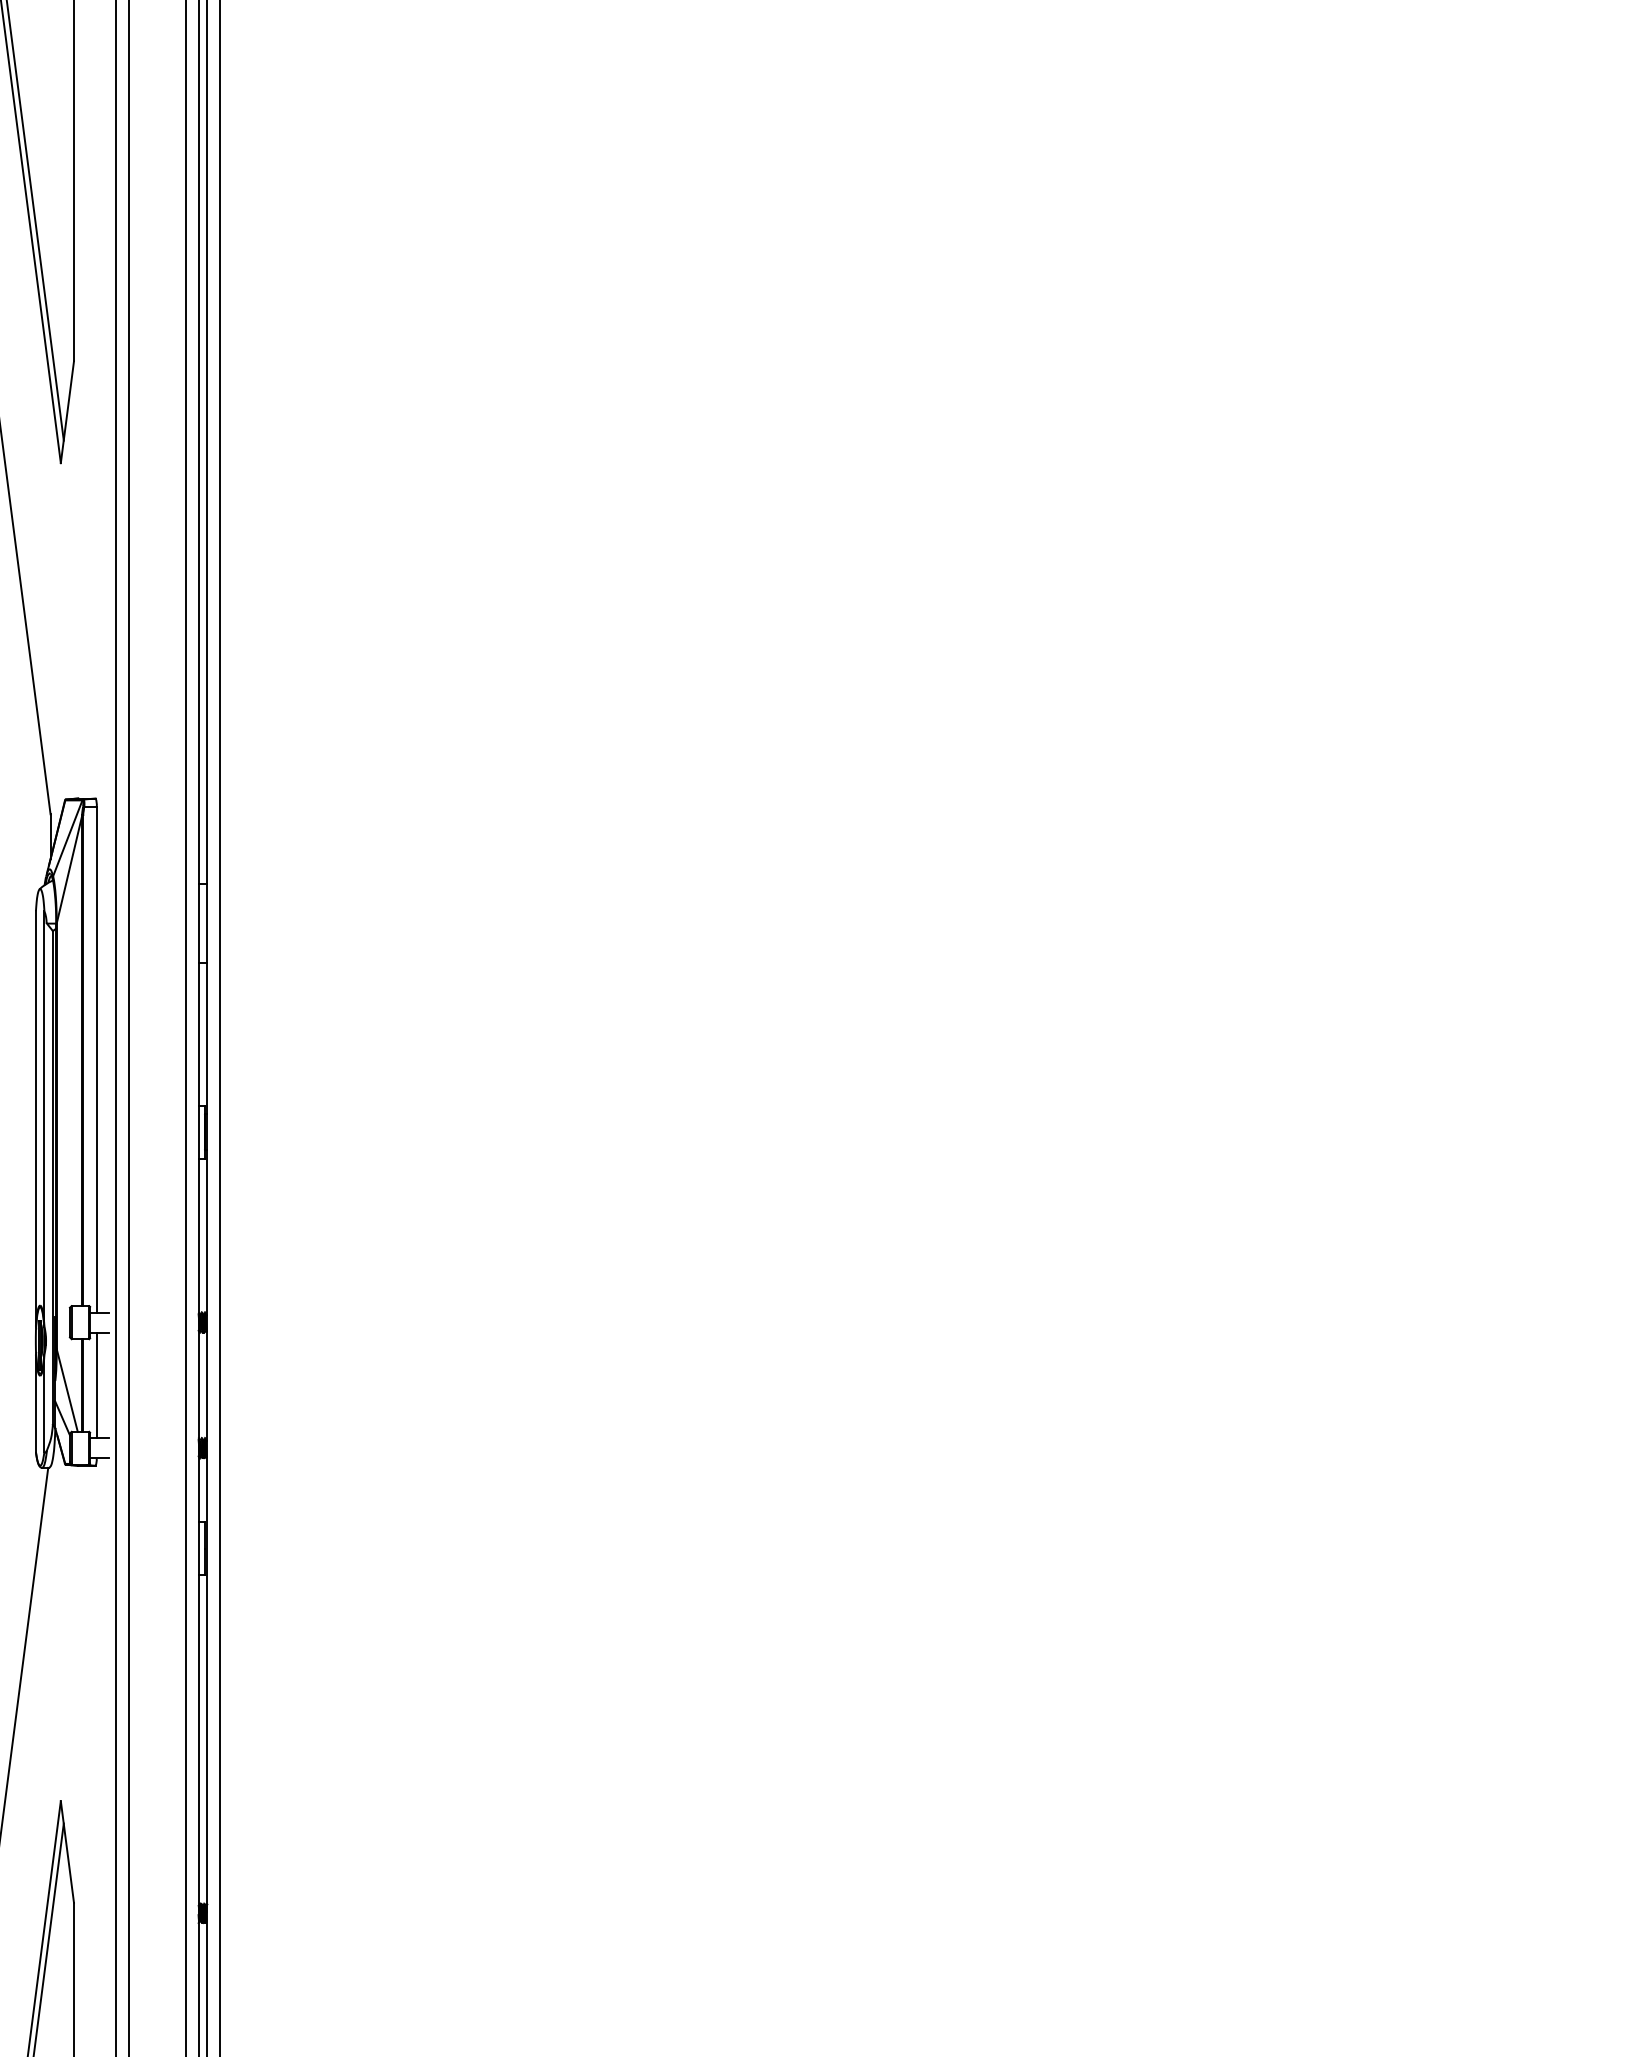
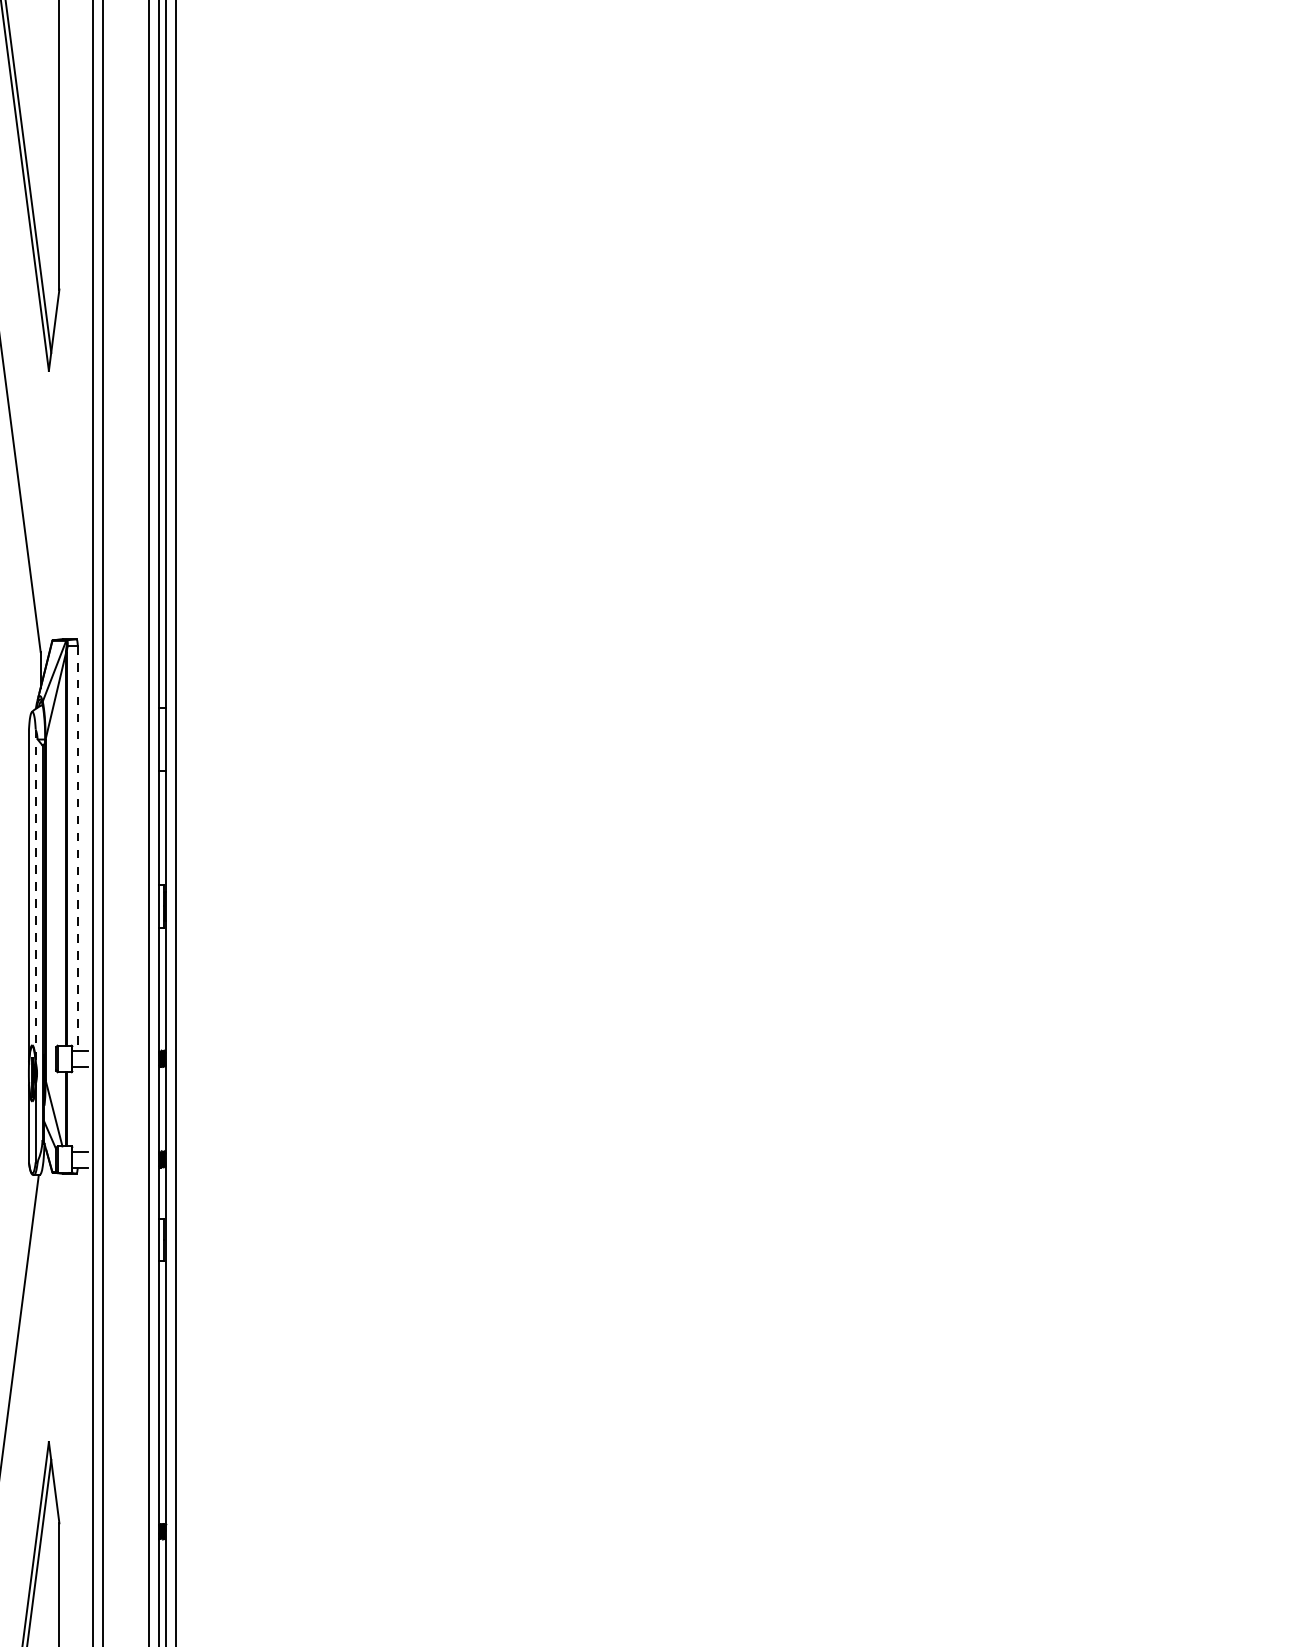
line: (96, 1059) -> (77, 848), solid -> dashed
line: (44, 1118) -> (35, 895), solid -> dashed
line: (96, 1385) -> (77, 1109), removed

